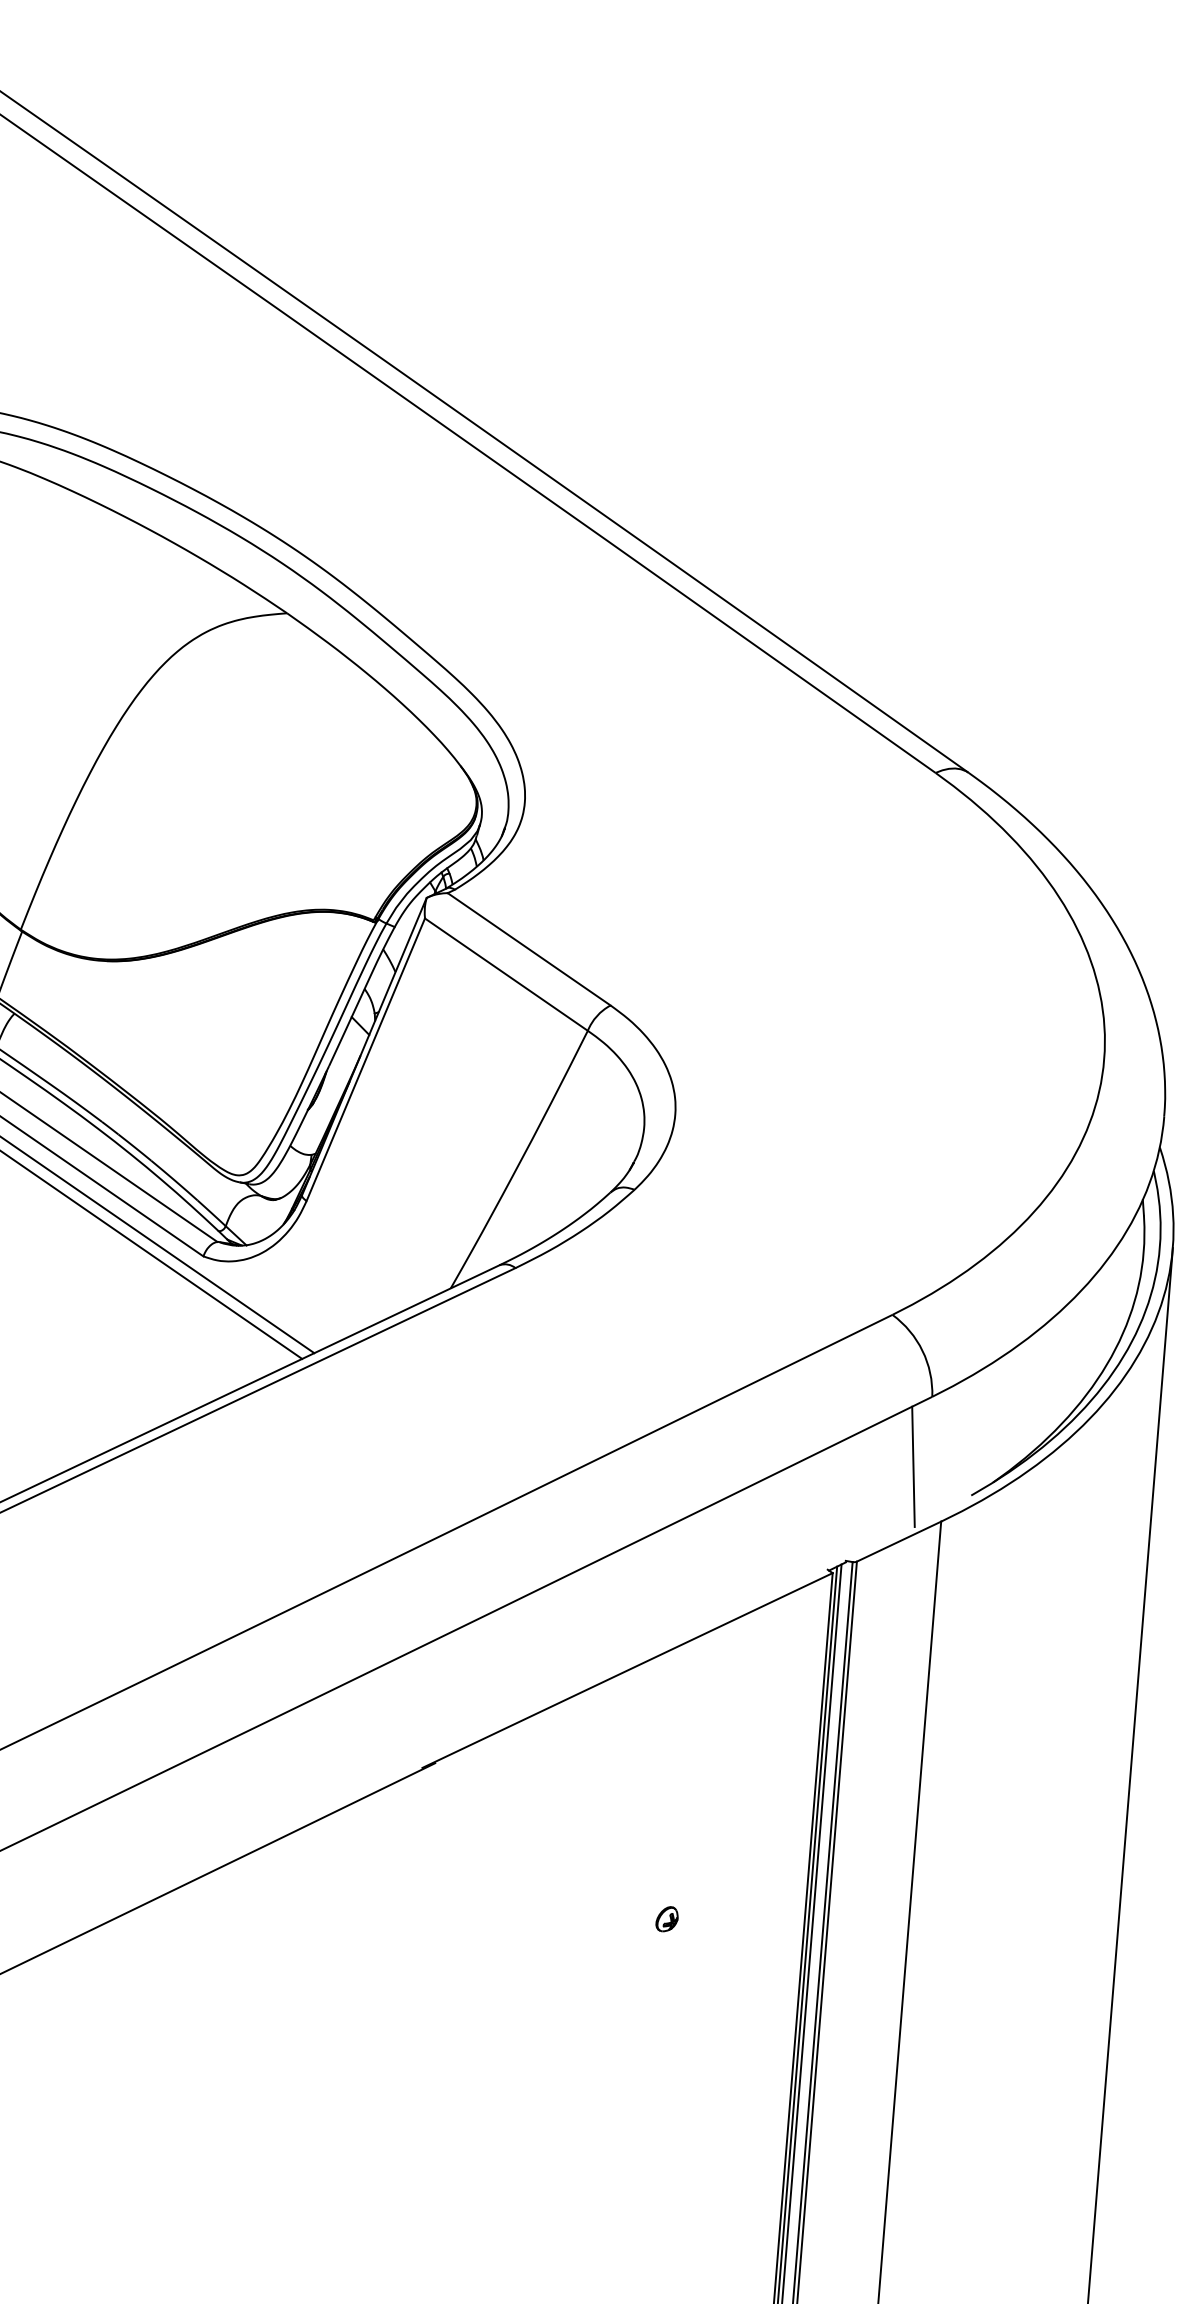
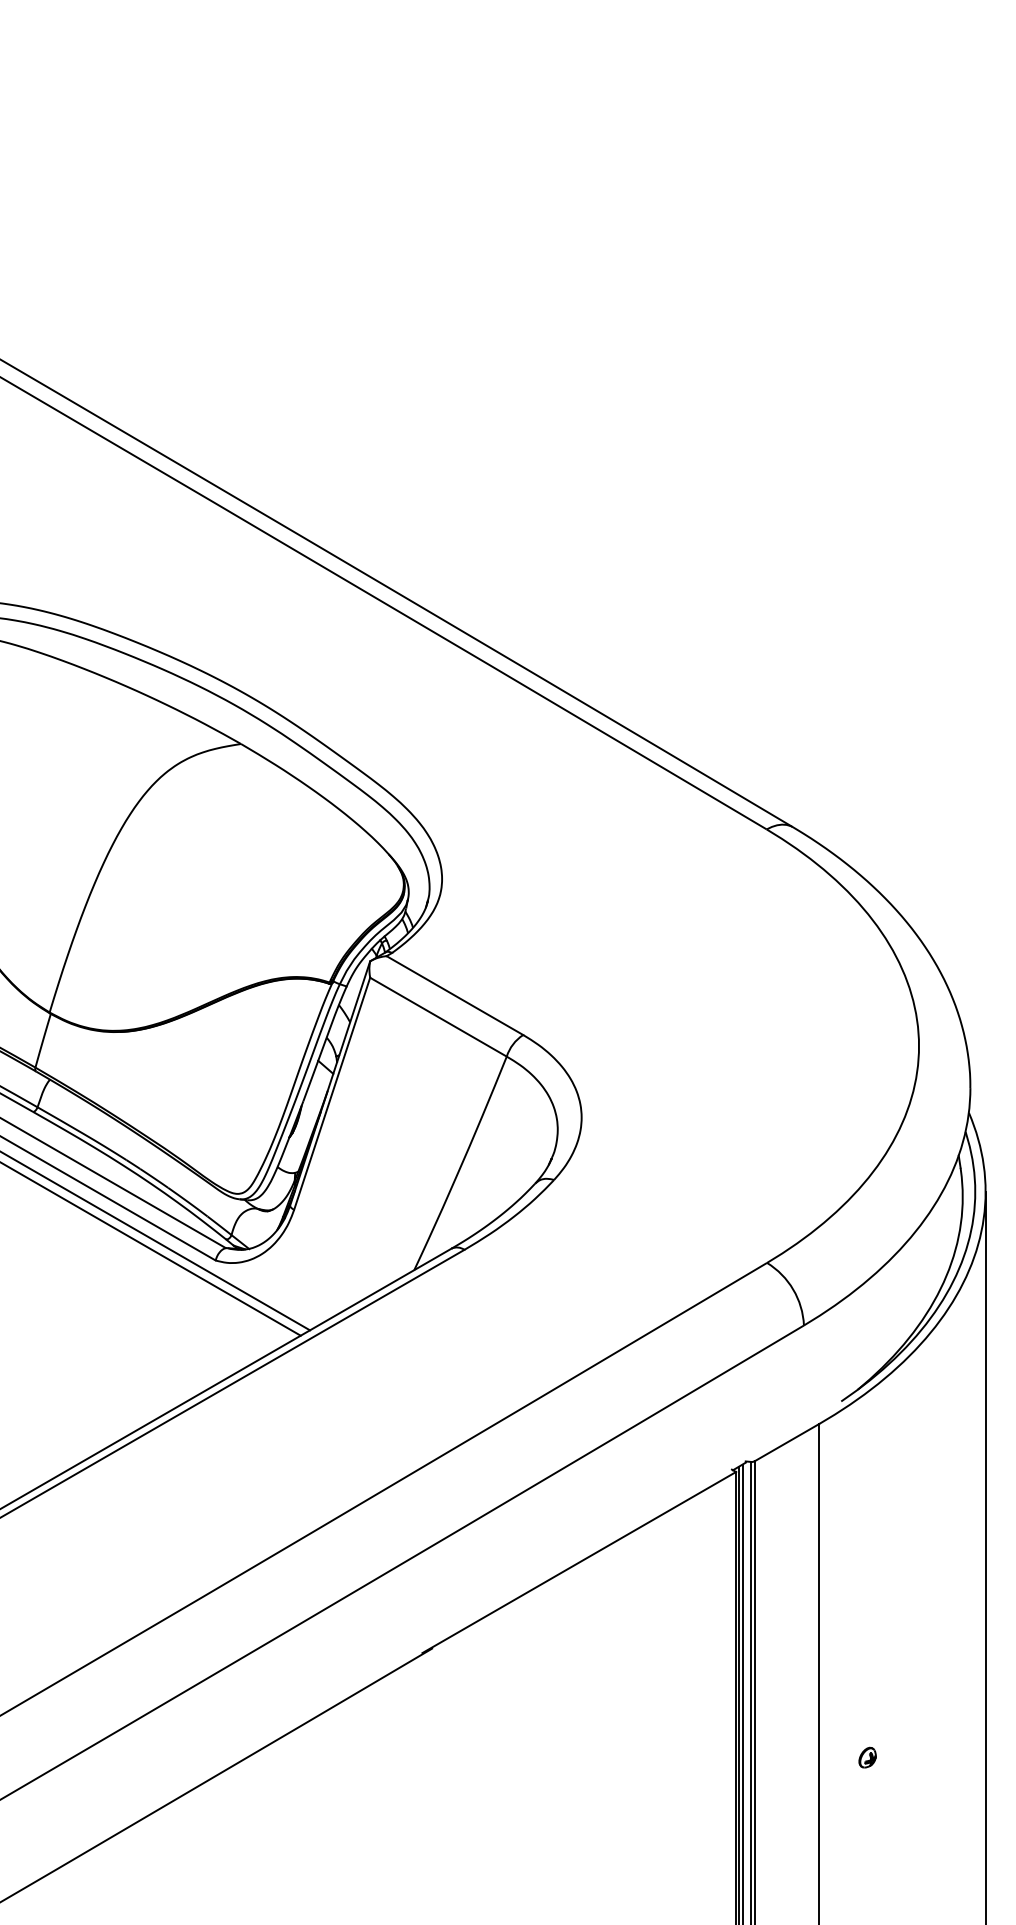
line: (913, 1467) -> (793, 1382), removed
part: (667, 1918) -> (867, 1757), moved

